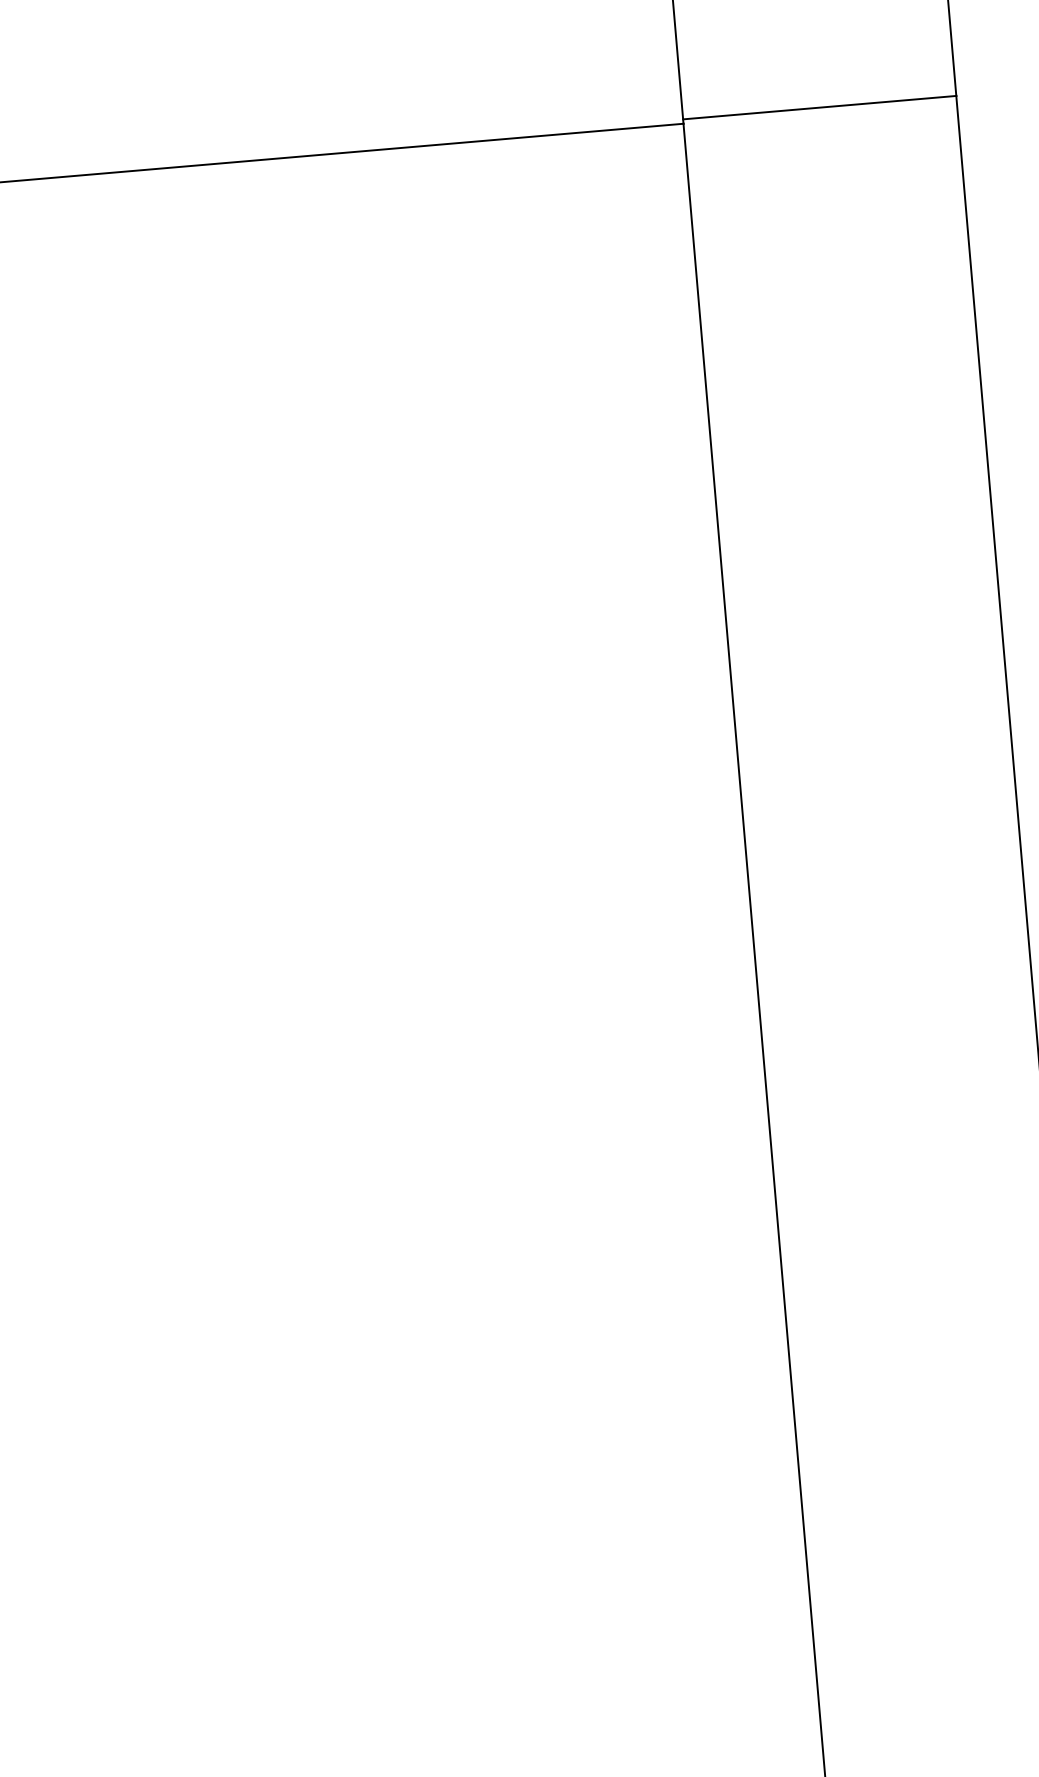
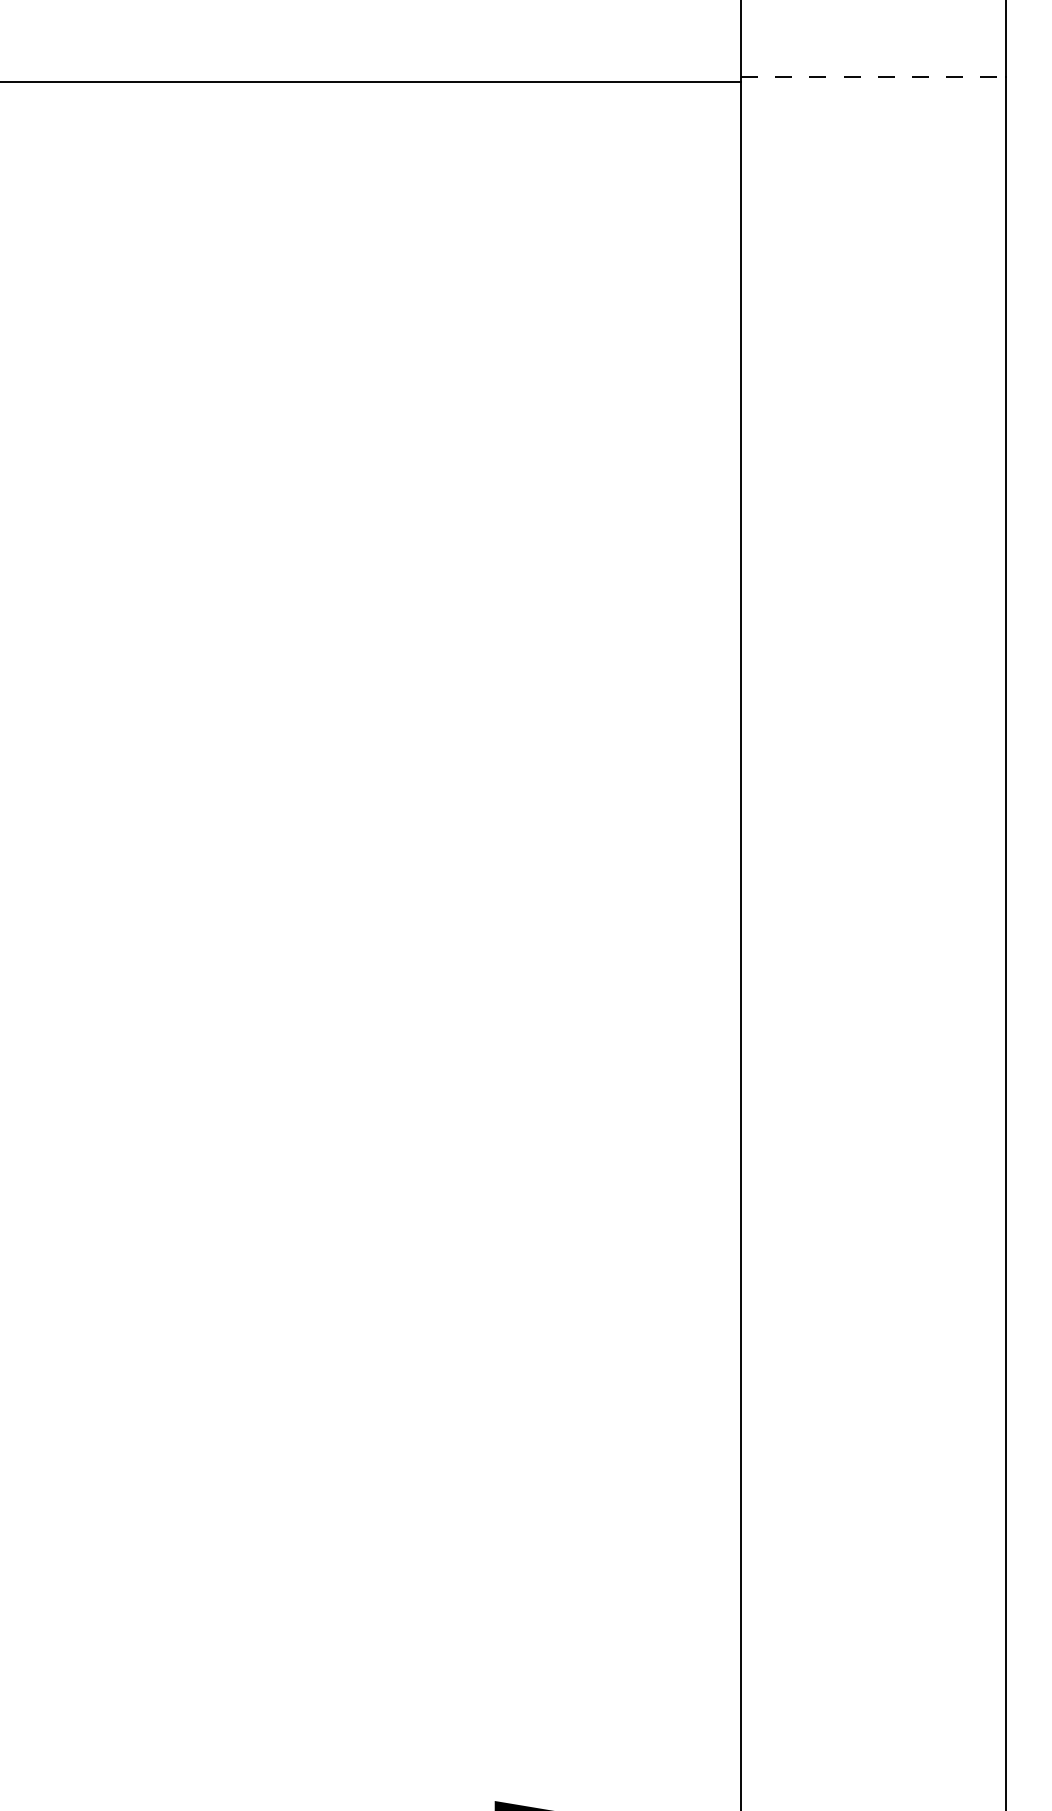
line: (819, 107) -> (873, 77), solid -> dashed

